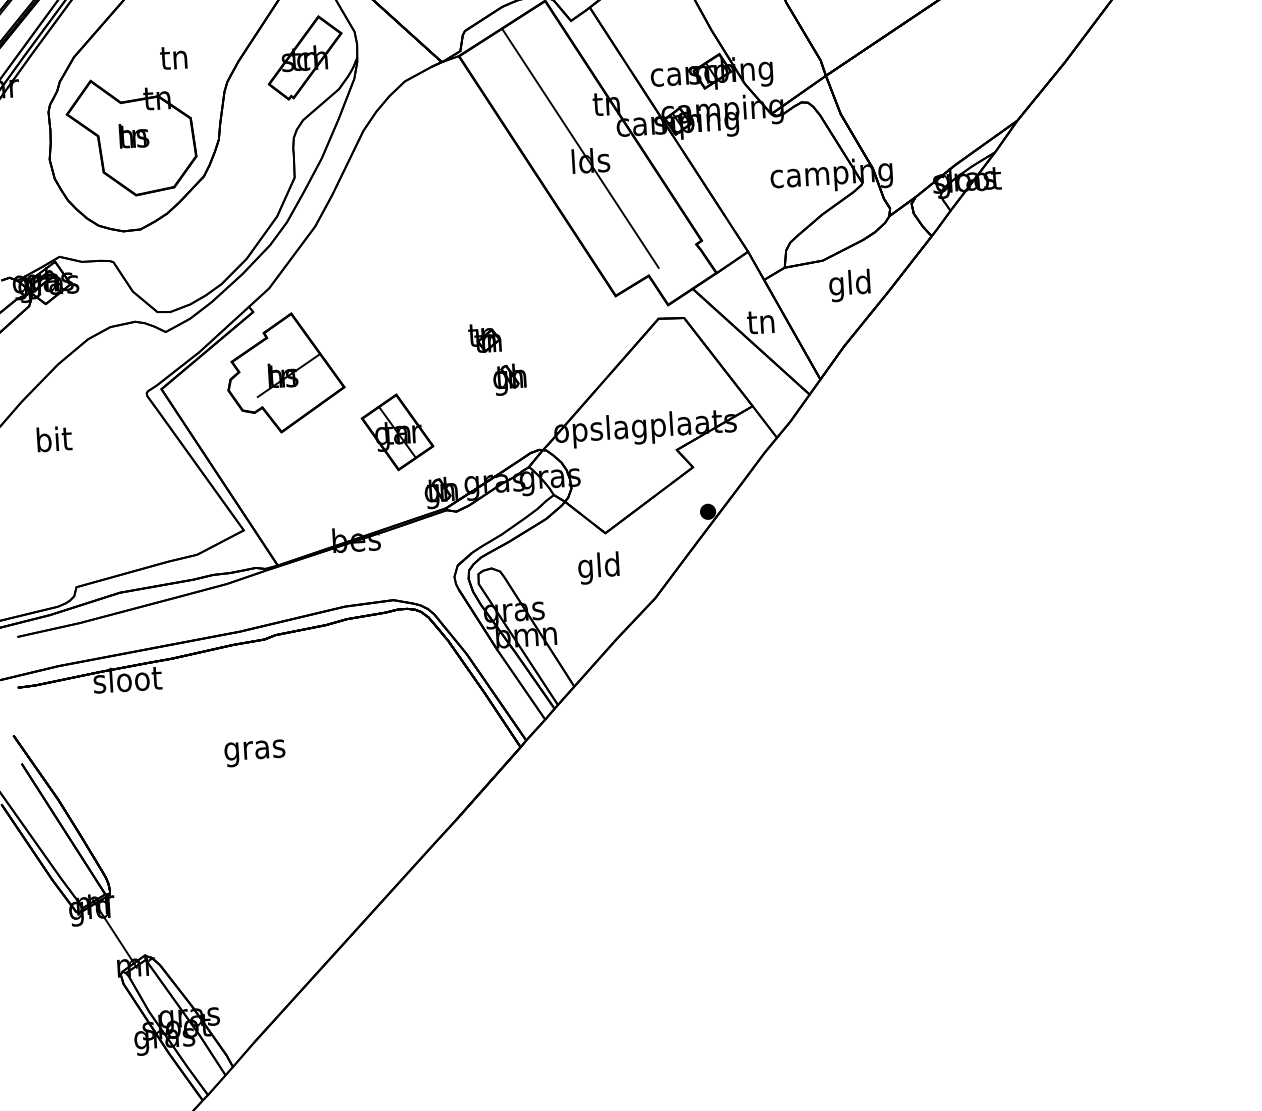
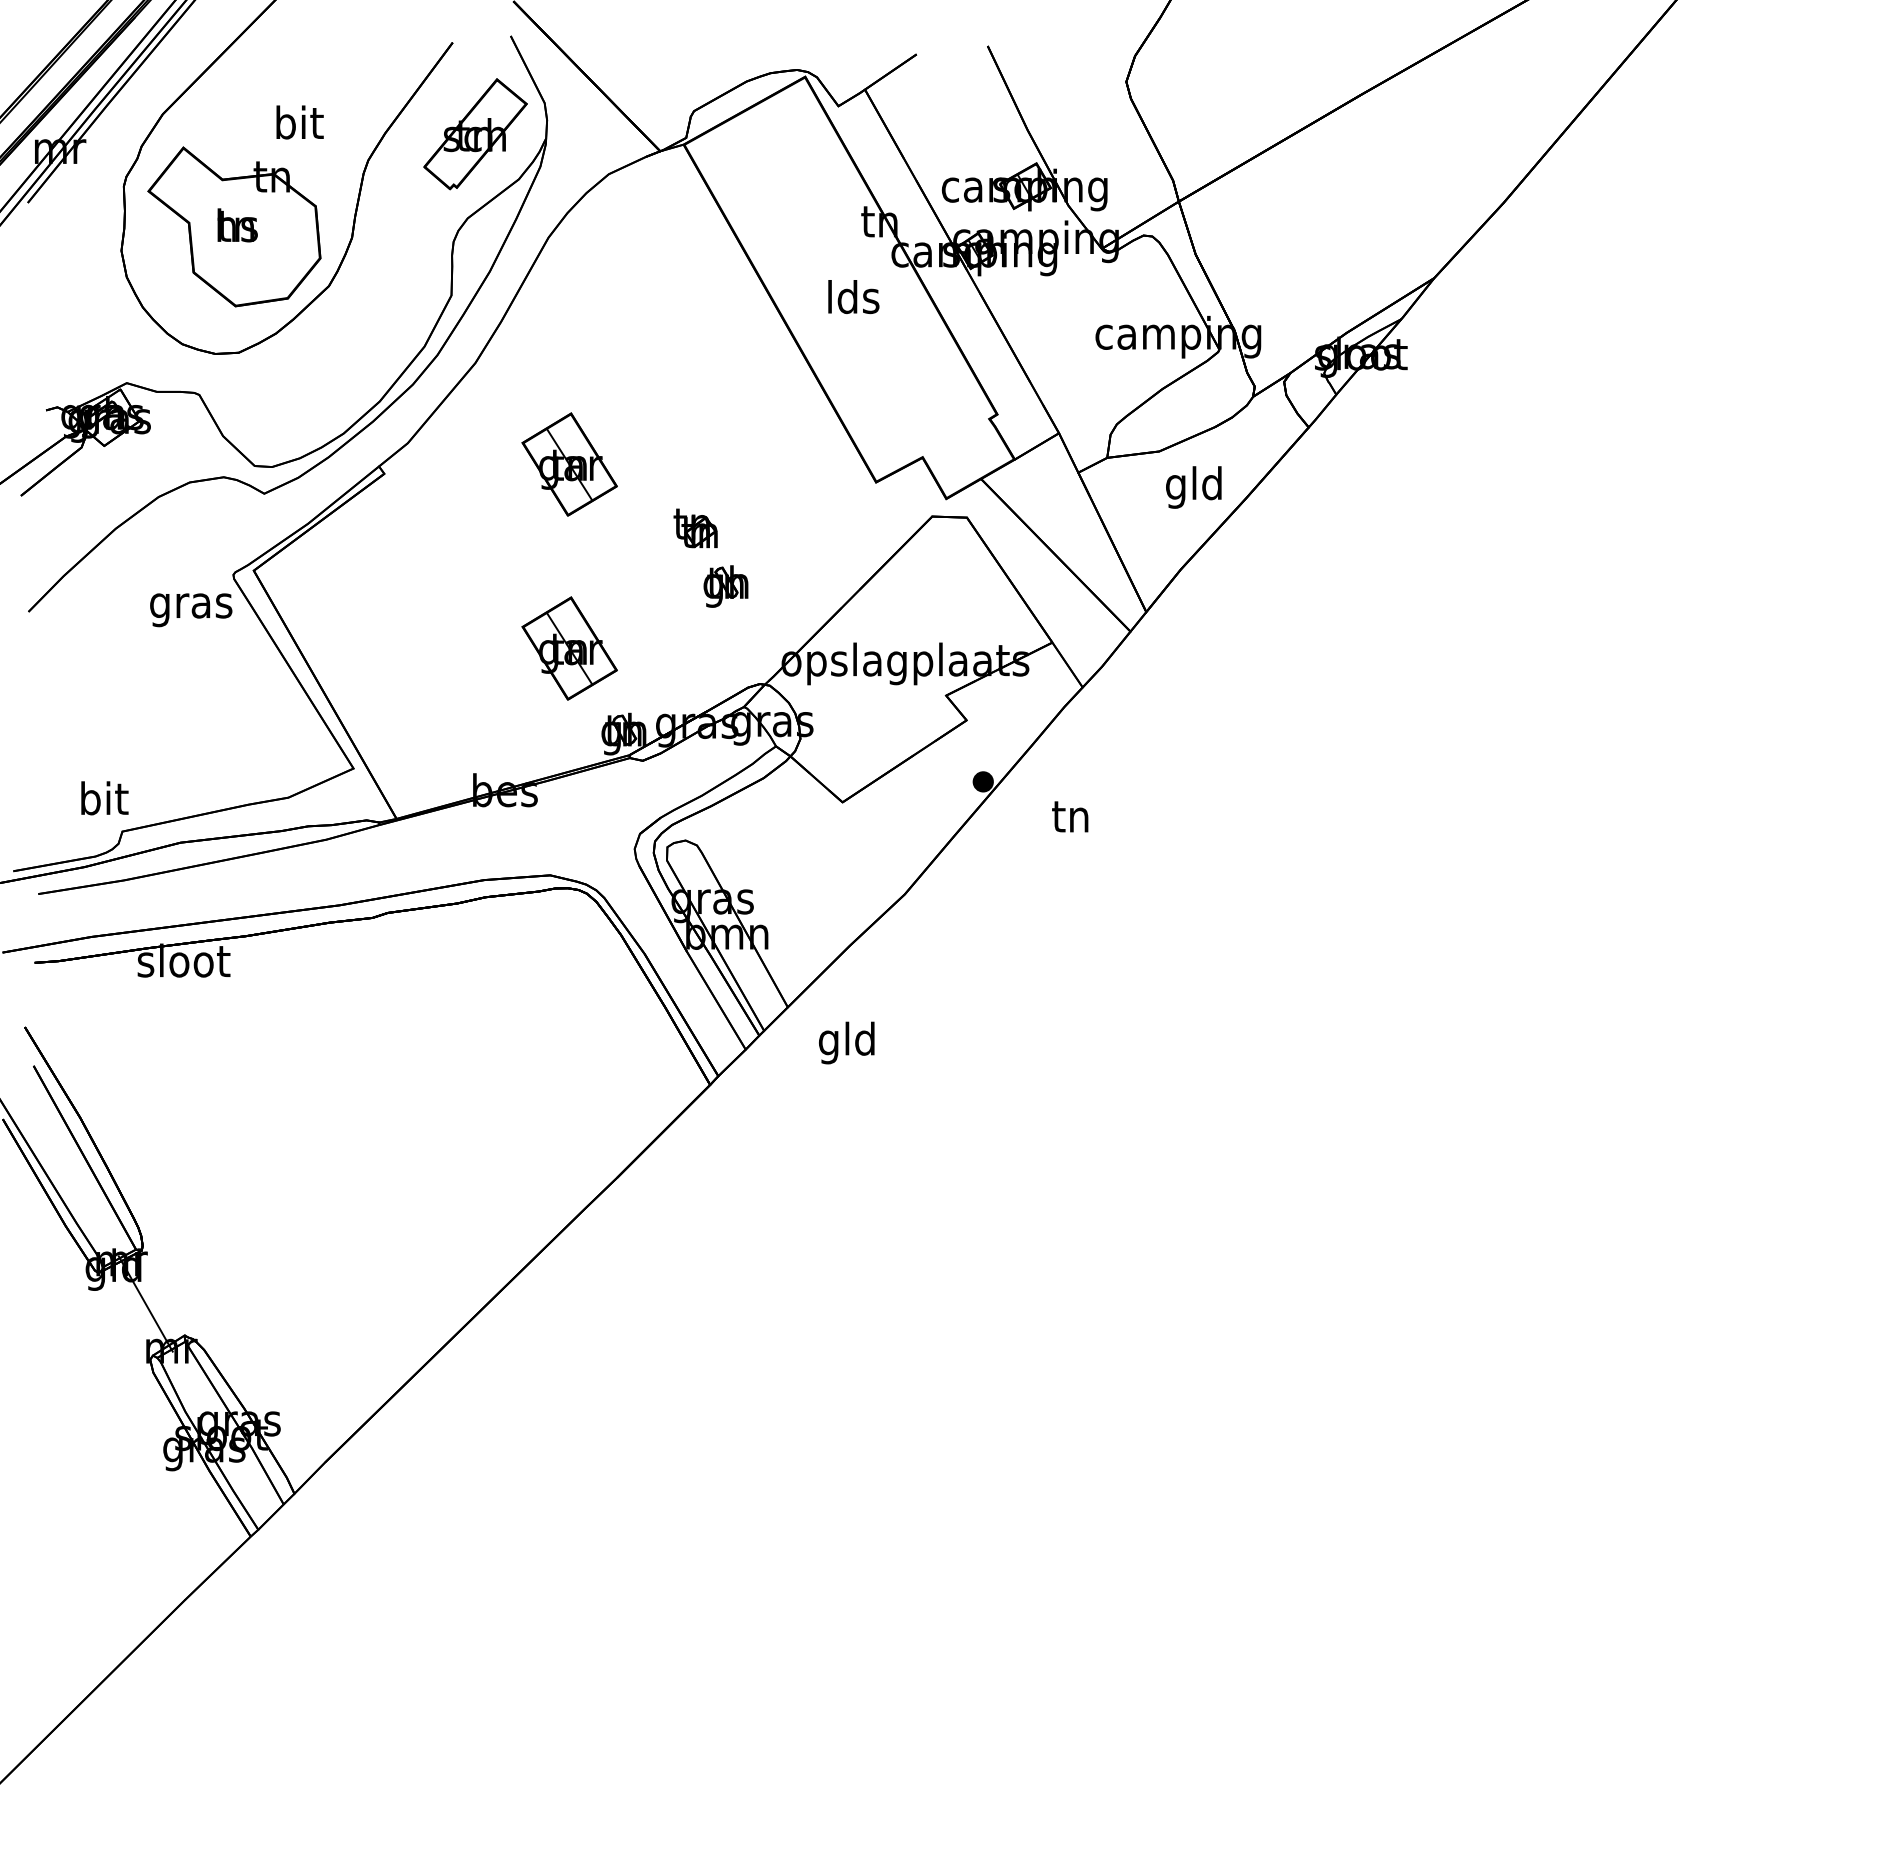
text: (174, 57) -> (299, 122), tn -> bit
line: (580, 148) -> (840, 279), removed
part: (389, 296) -> (569, 464), added
text: (760, 322) -> (1070, 816), moved
part: (285, 373) -> (422, 559), removed
text: (54, 439) -> (104, 798), moved
text: (598, 567) -> (846, 1042), moved
text: (255, 753) -> (191, 610), moved

